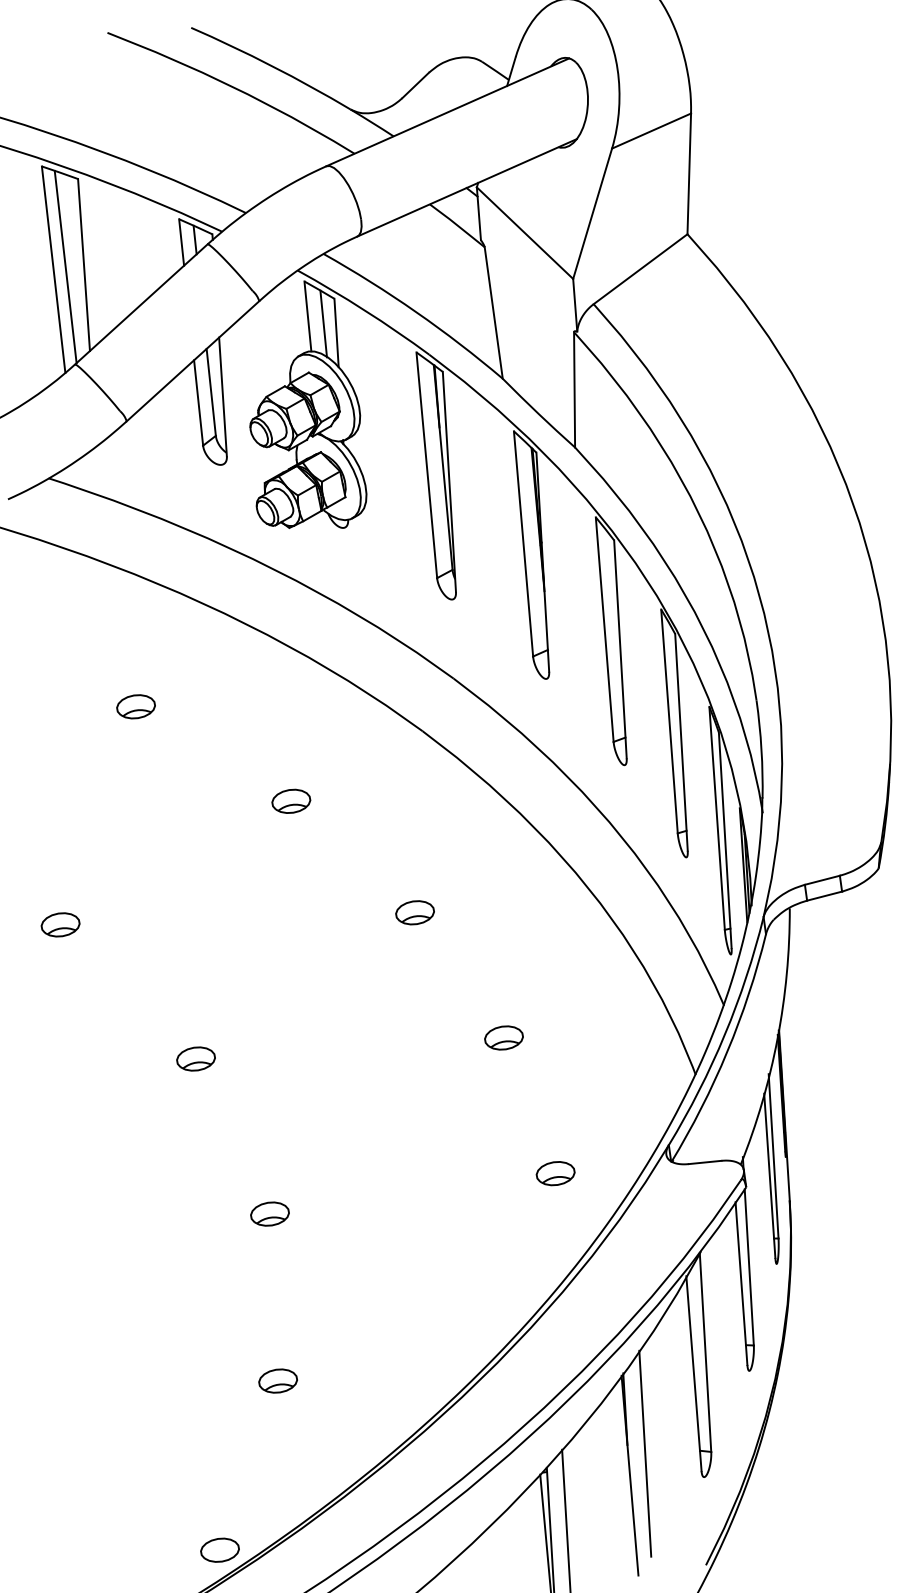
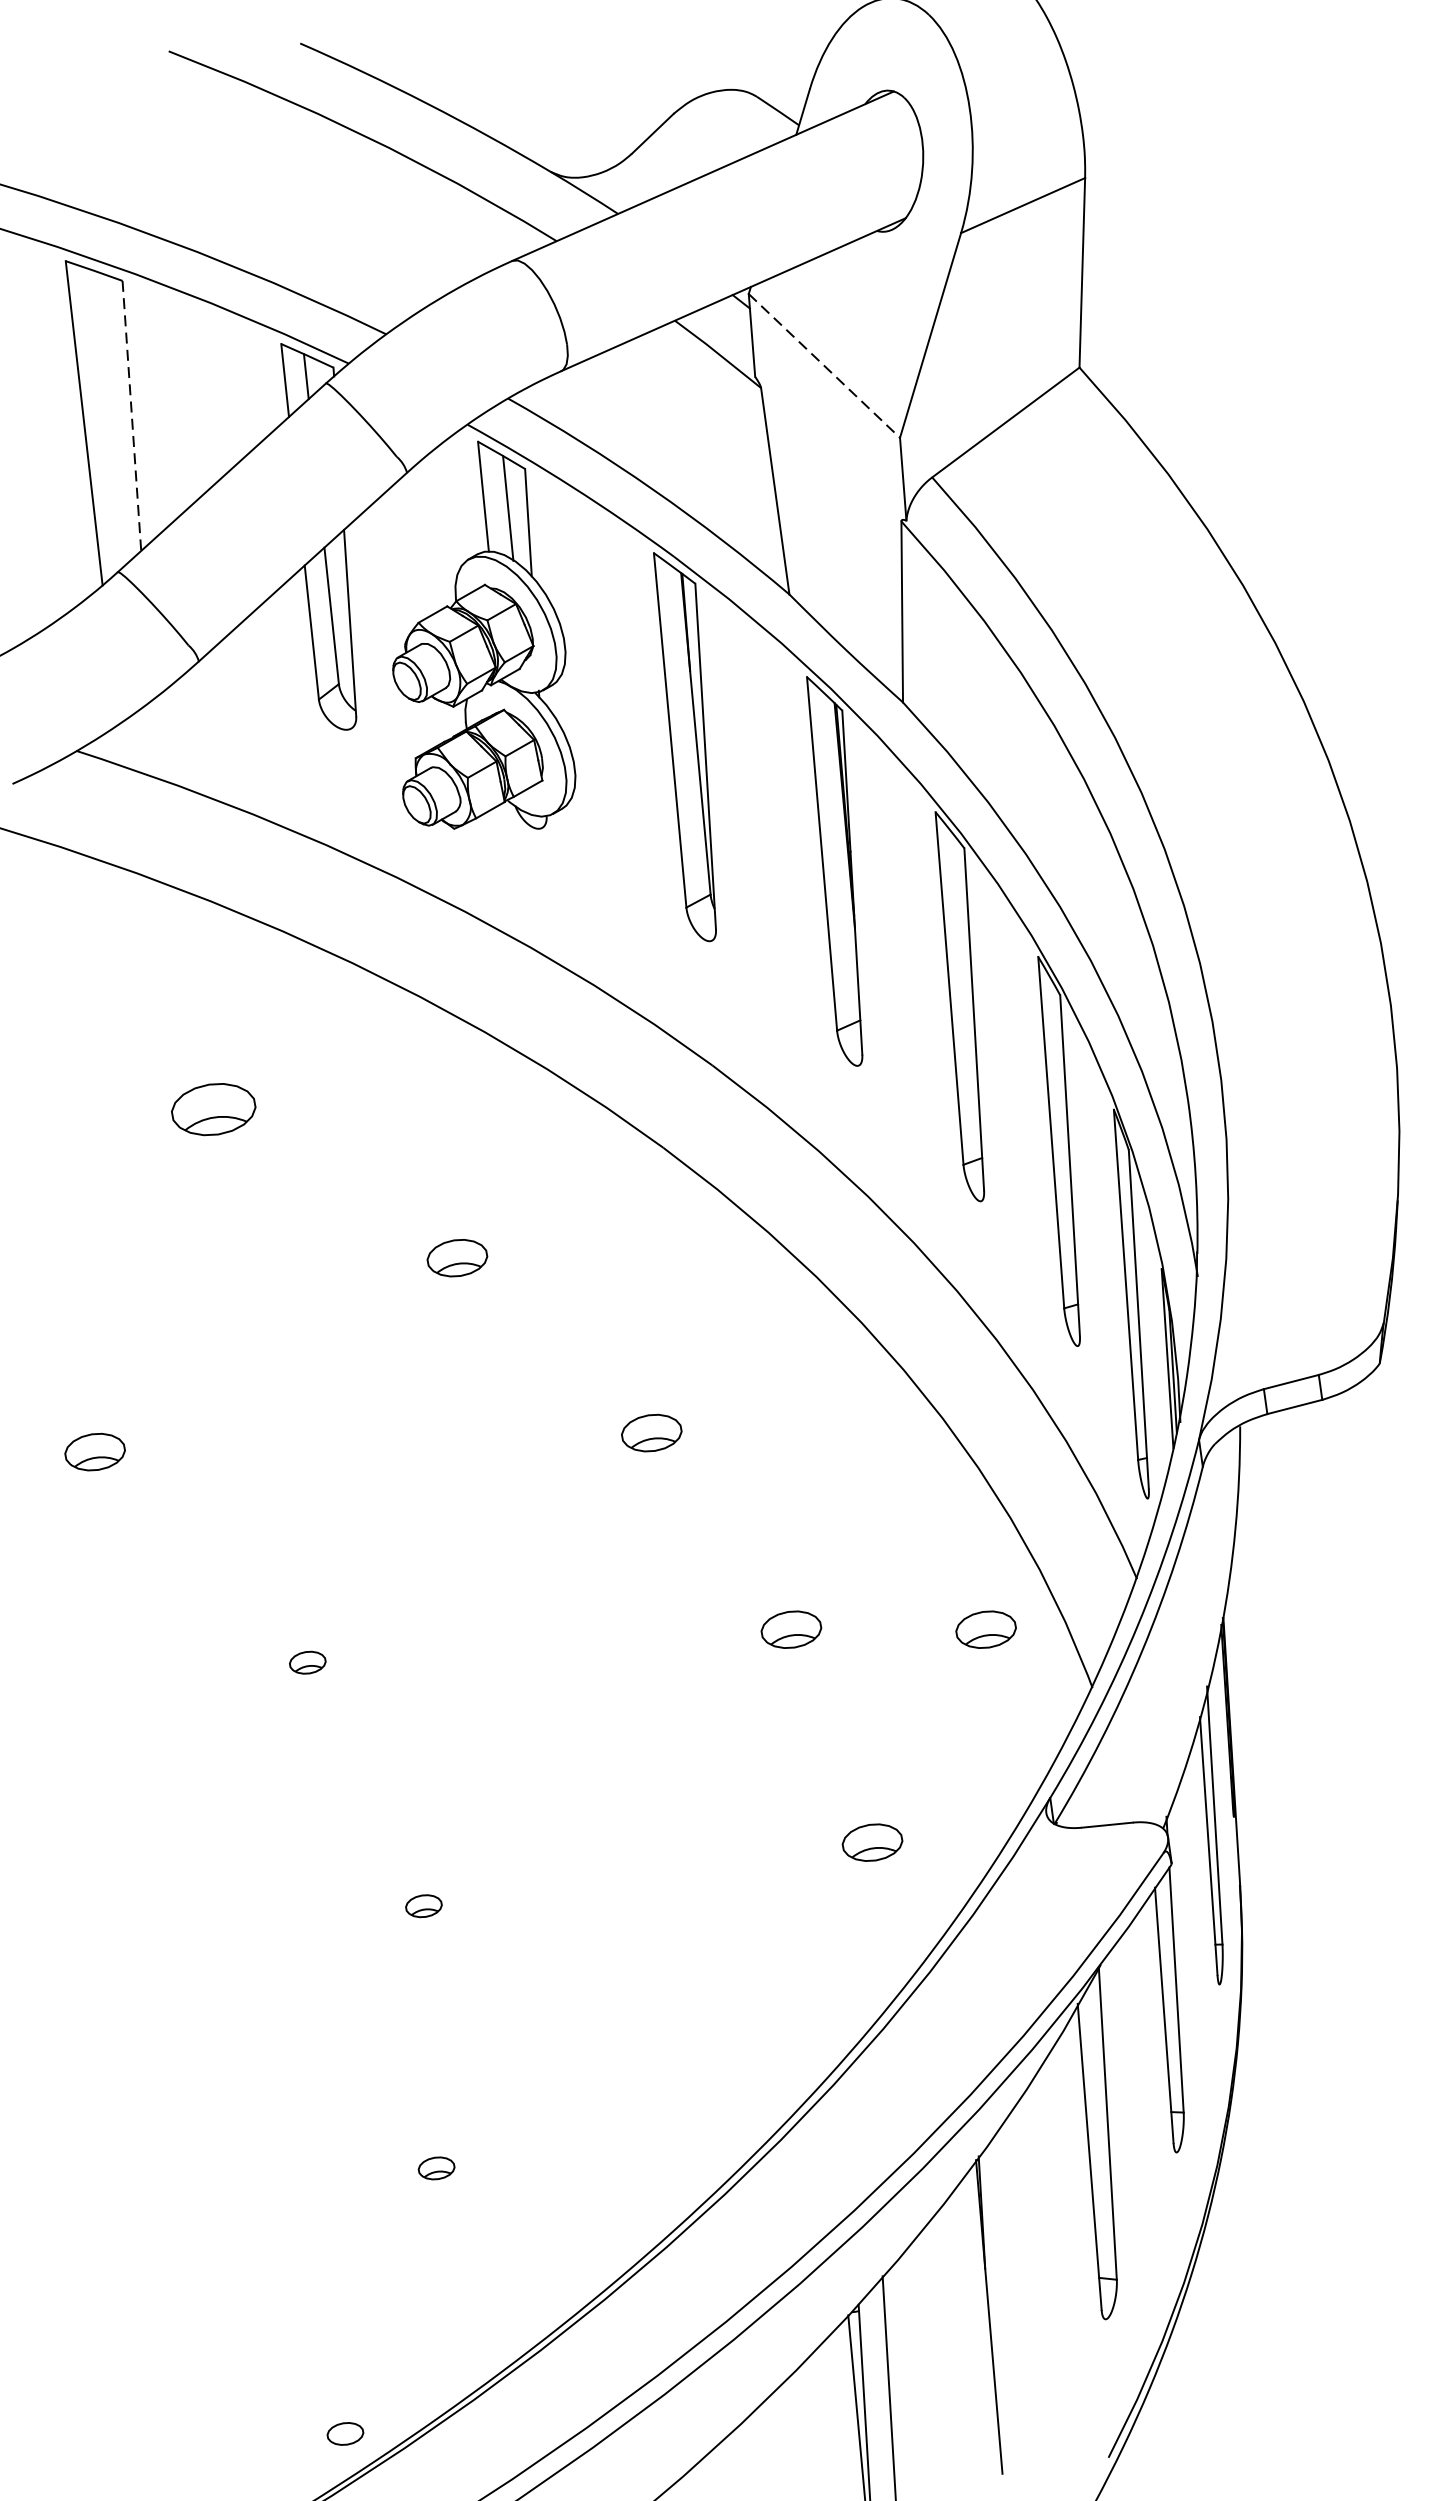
line: (525, 233) -> (825, 366), solid -> dashed
line: (84, 265) -> (132, 416), solid -> dashed
line: (65, 266) -> (102, 418), removed
part: (135, 706) -> (212, 1109), size x1.4
part: (627, 1037) -> (985, 1628), added
part: (195, 1058) -> (306, 1661), size x0.6
part: (269, 1213) -> (423, 1905), size x0.6
part: (277, 1380) -> (435, 2167), size x0.6
line: (645, 1453) -> (1013, 2282), removed
part: (219, 1549) -> (344, 2432), size x0.6

